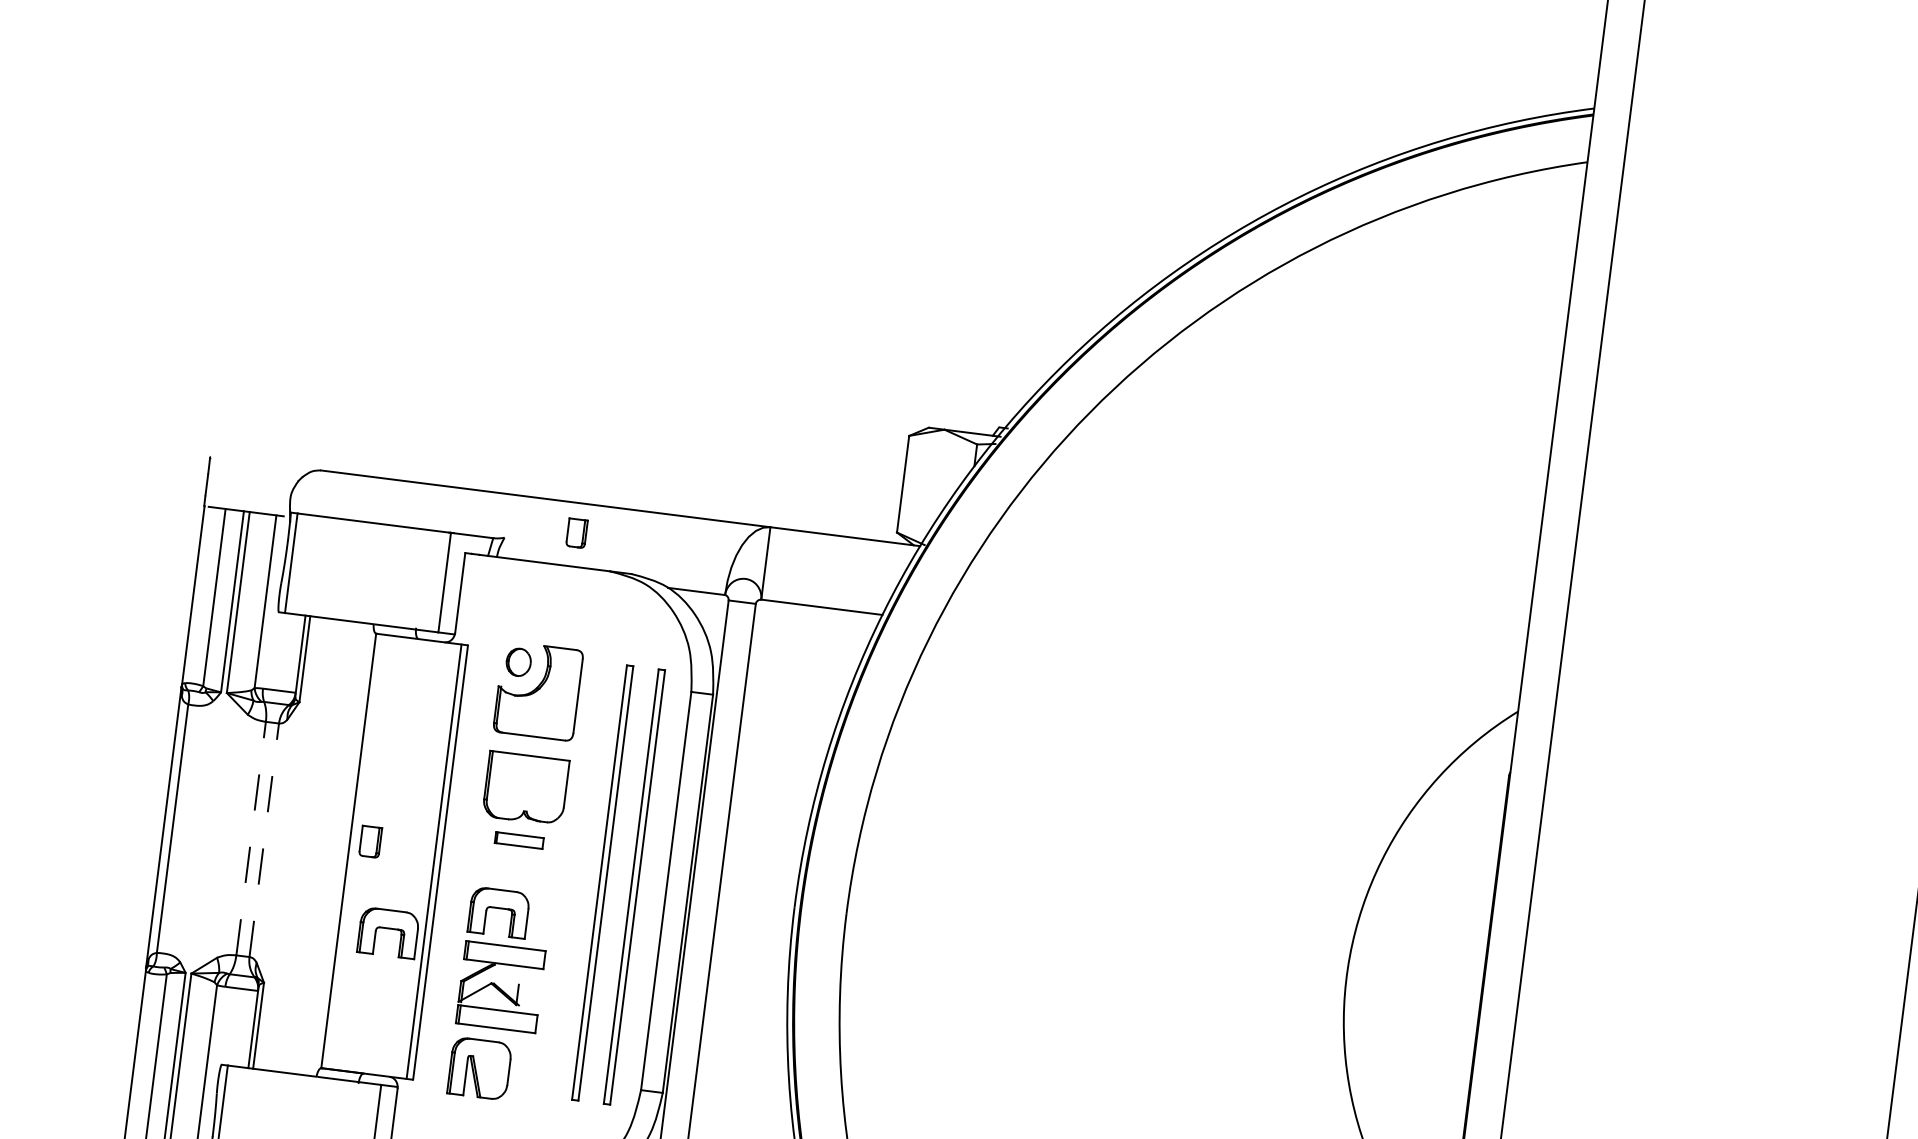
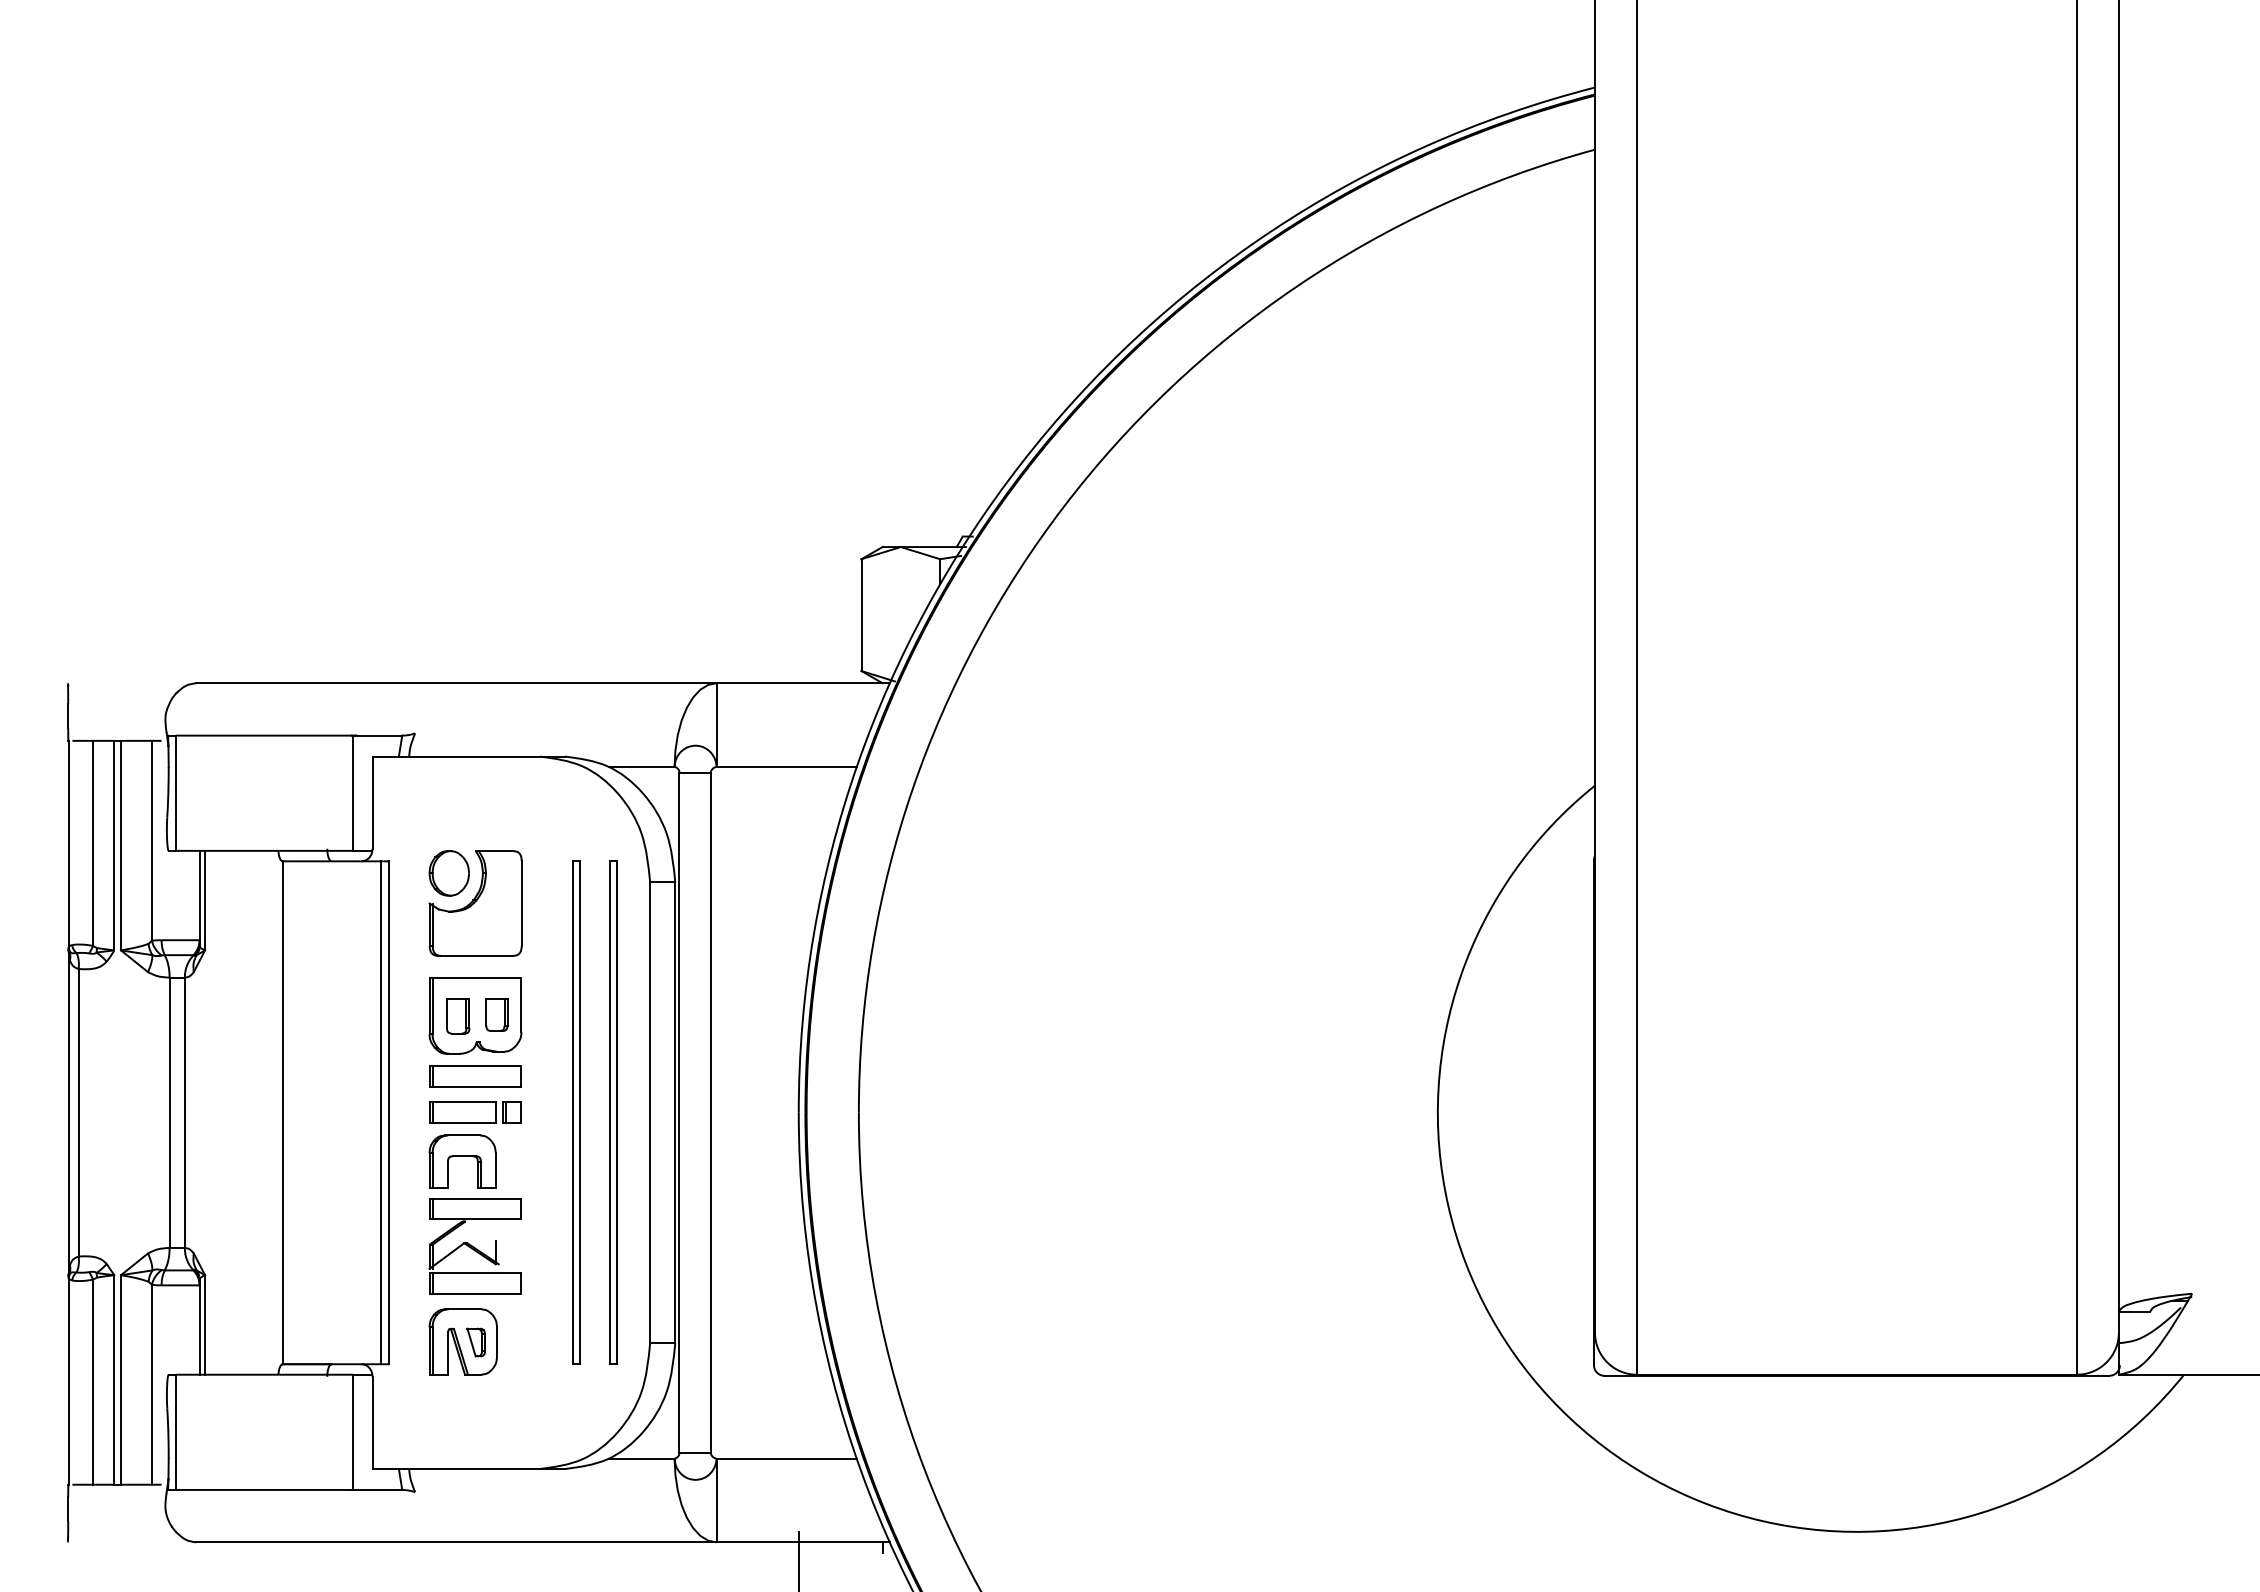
part: (576, 532) -> (496, 1014), moved
part: (518, 662) -> (448, 873), size x1.43
line: (251, 838) -> (169, 1112), dashed -> solid
line: (264, 839) -> (184, 1112), dashed -> solid
part: (519, 840) -> (475, 1076), size x1.67
part: (370, 842) -> (458, 1016), moved
part: (515, 871) -> (475, 1112), added
part: (388, 932) -> (339, 1200), removed
part: (490, 1070) -> (475, 1342), added

